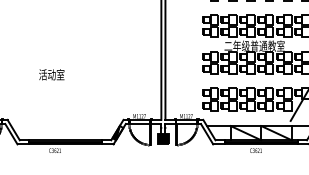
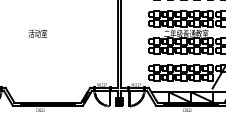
text: (51, 74) -> (37, 33), moved

